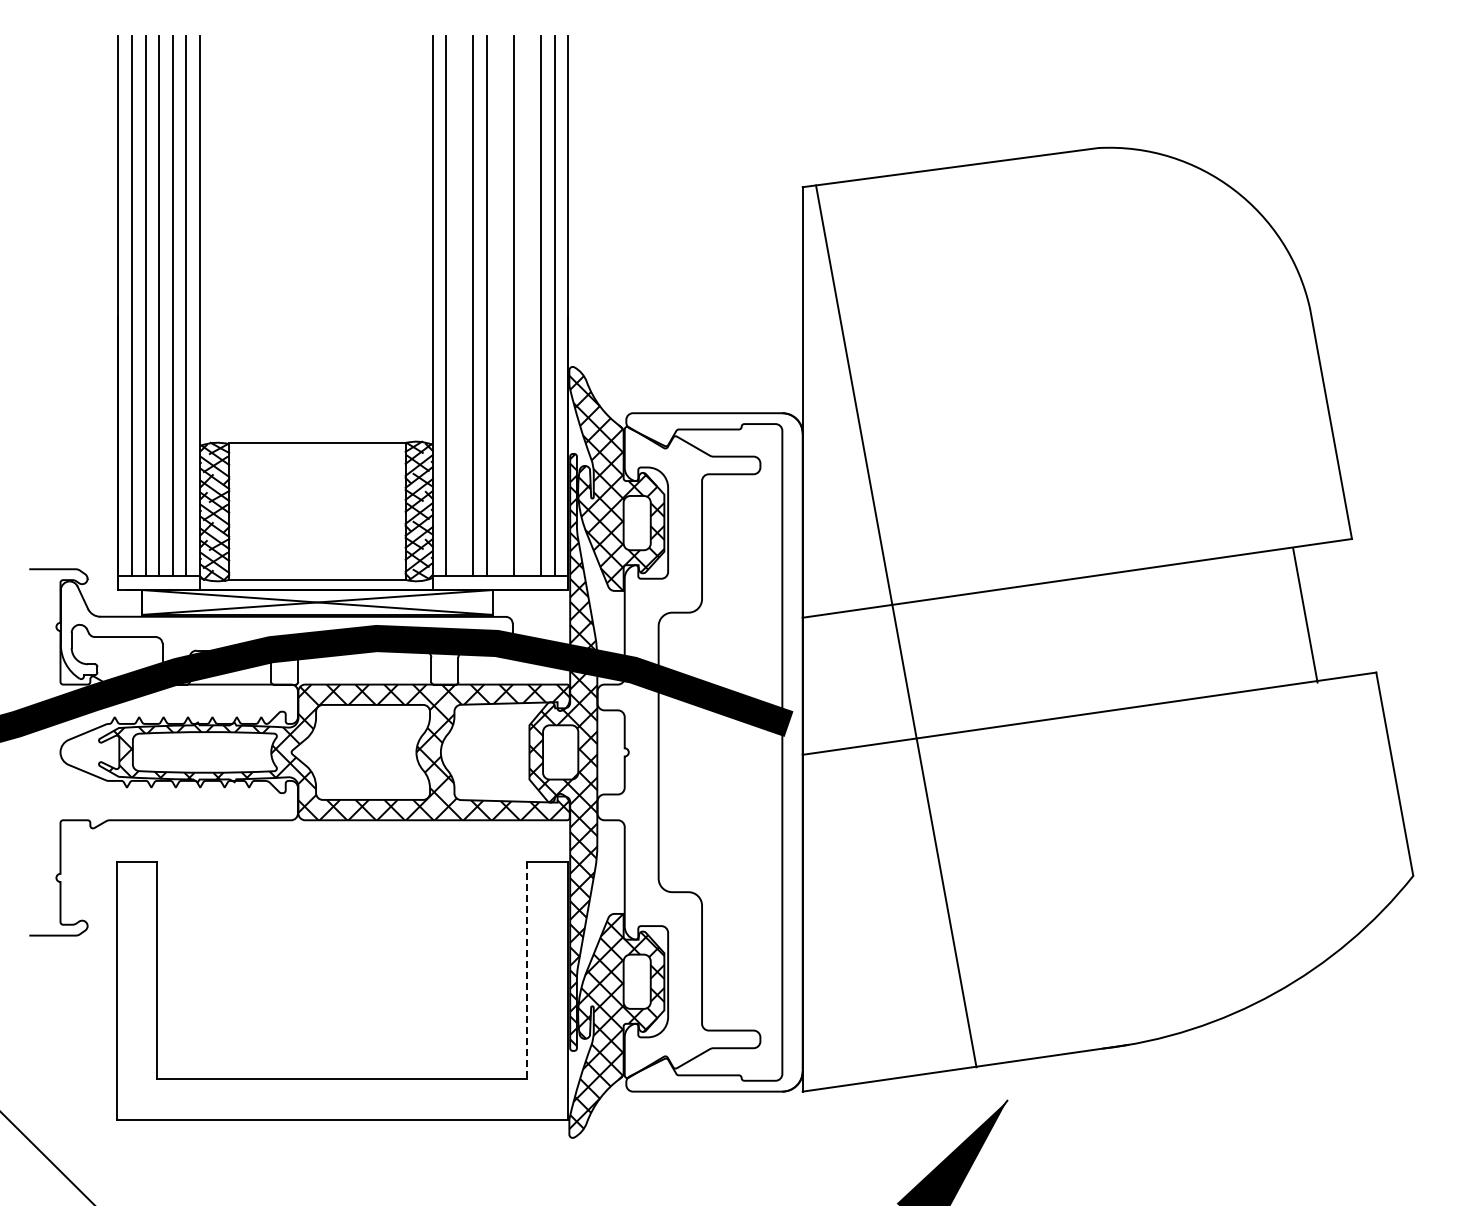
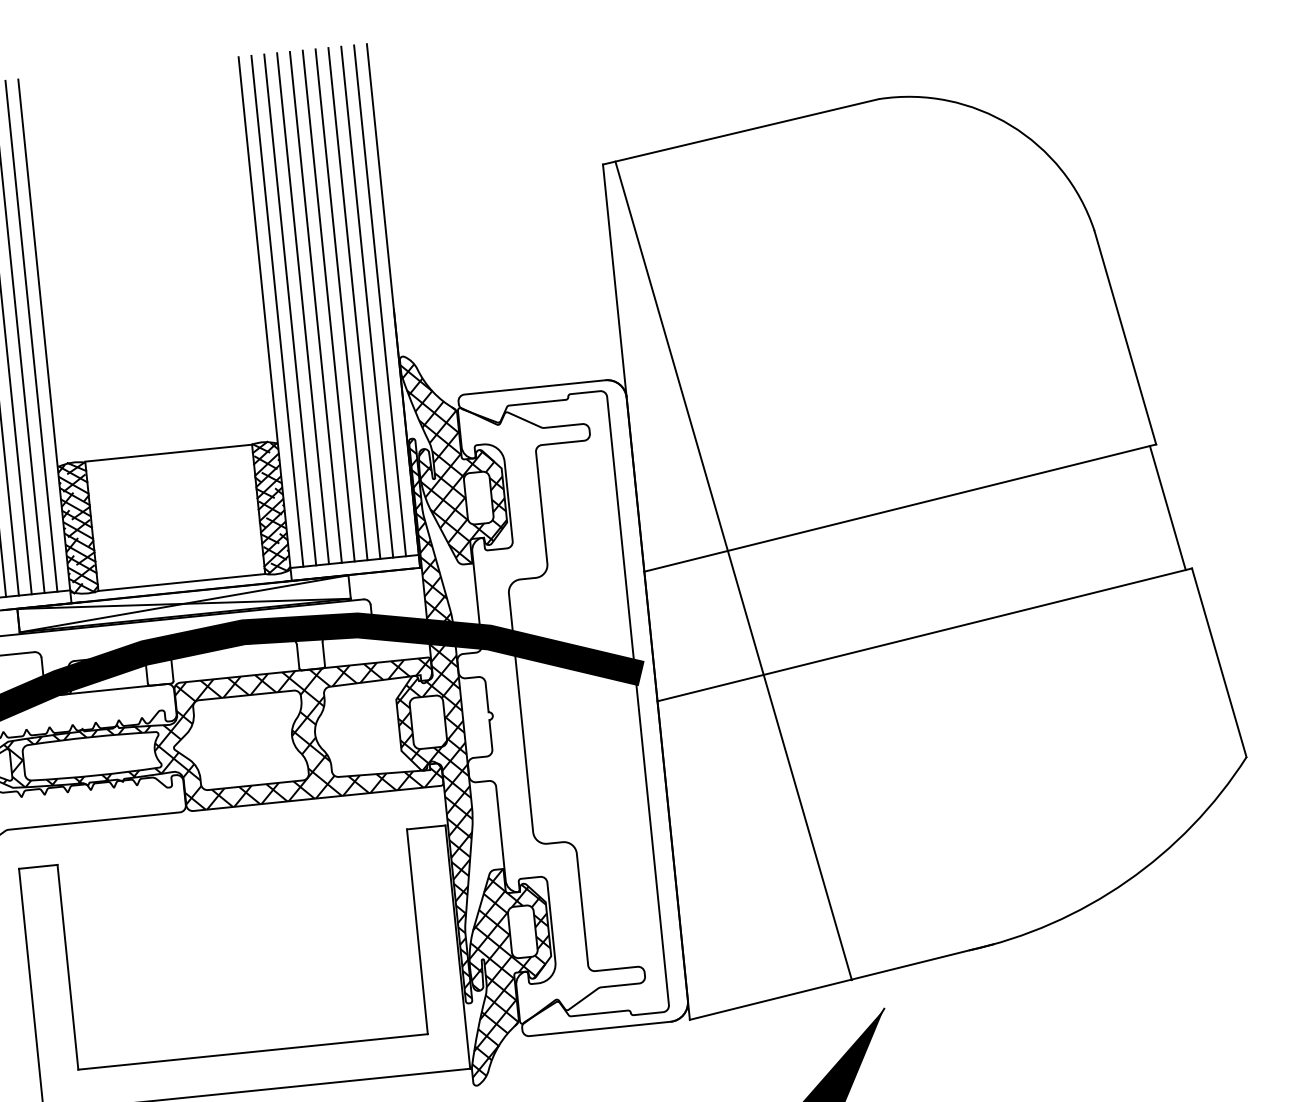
line: (459, 306) -> (289, 310), added
line: (500, 306) -> (328, 306), added
line: (527, 306) -> (354, 303), added
line: (1305, 615) -> (1167, 507), moved
line: (526, 971) -> (417, 932), dashed -> solid

